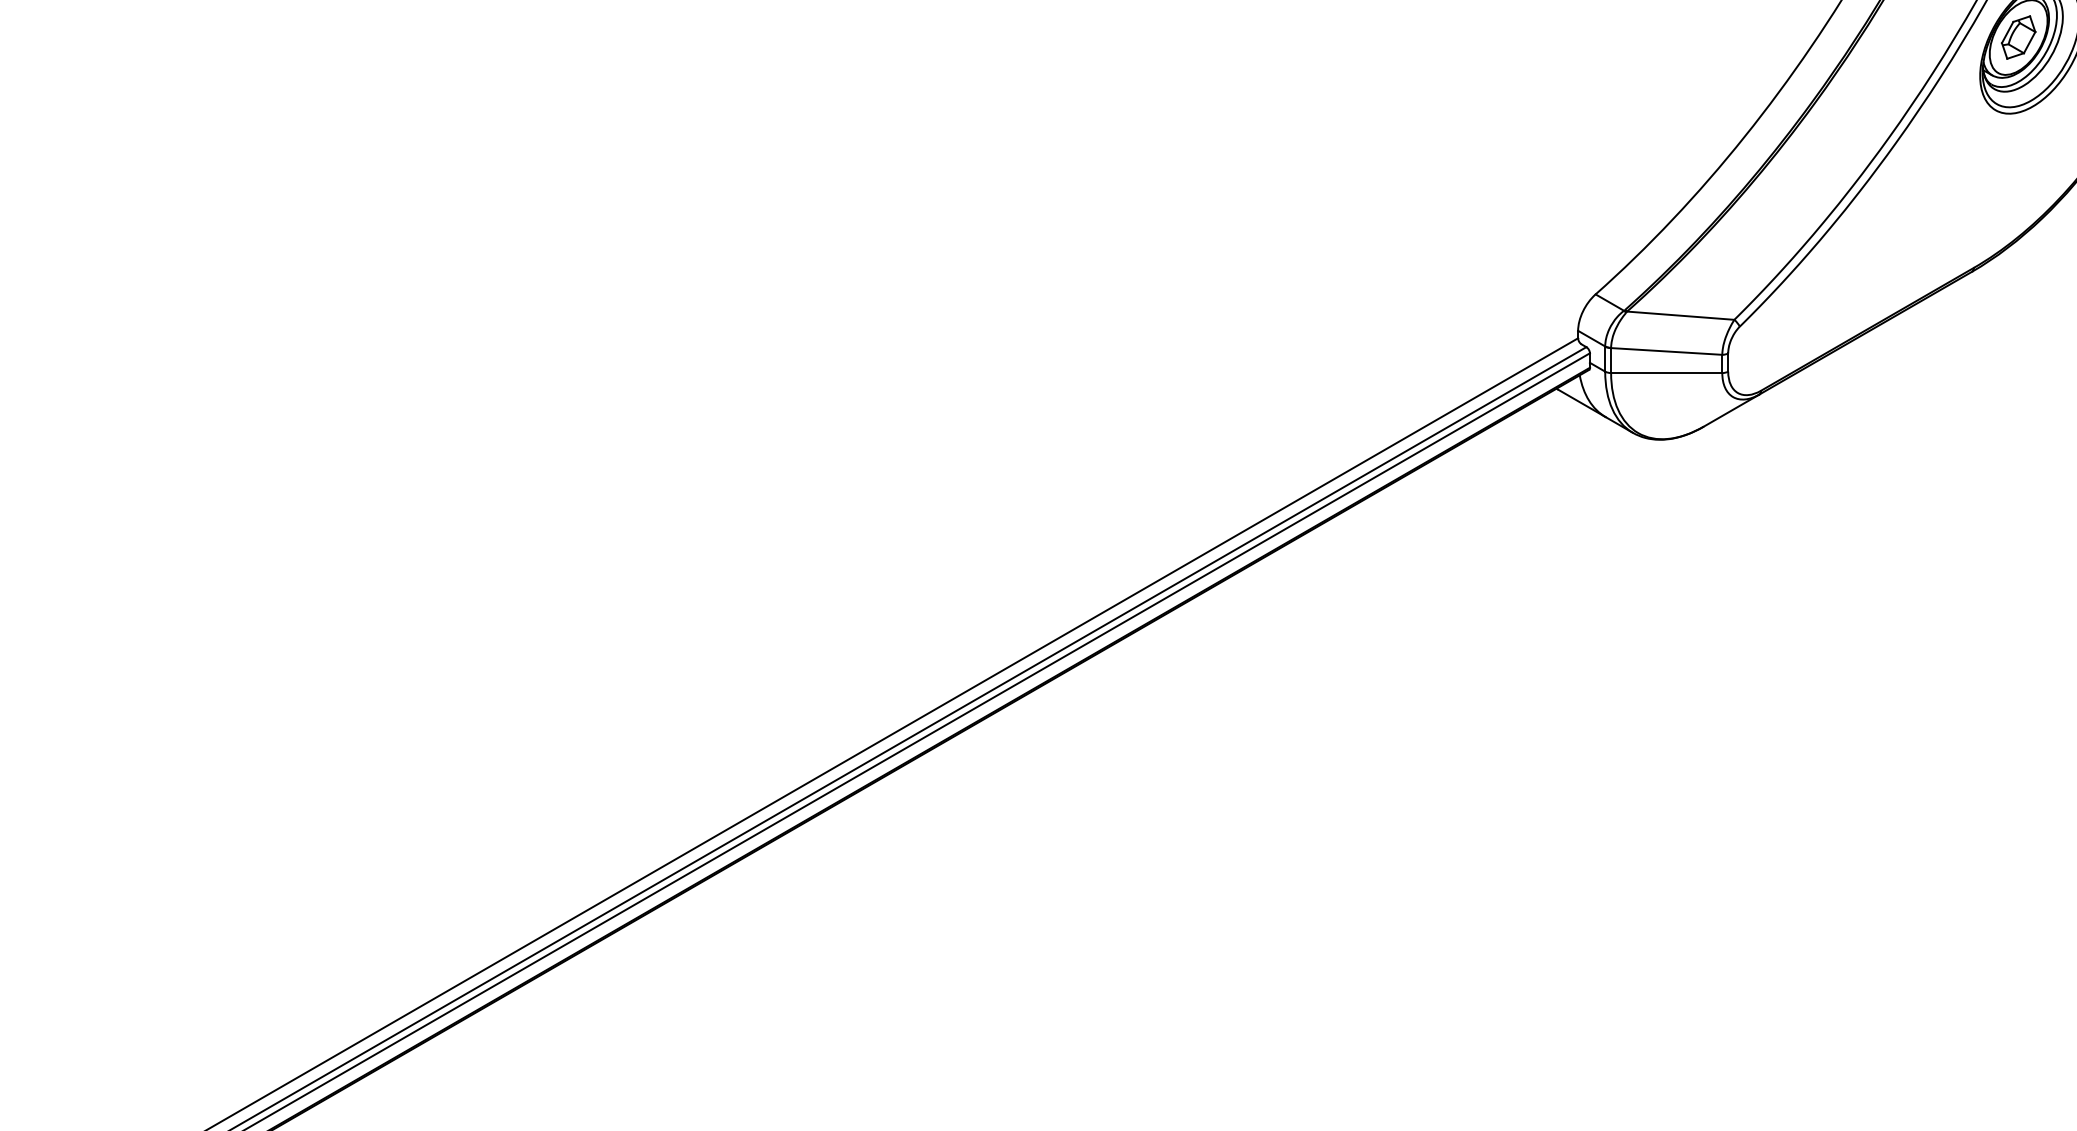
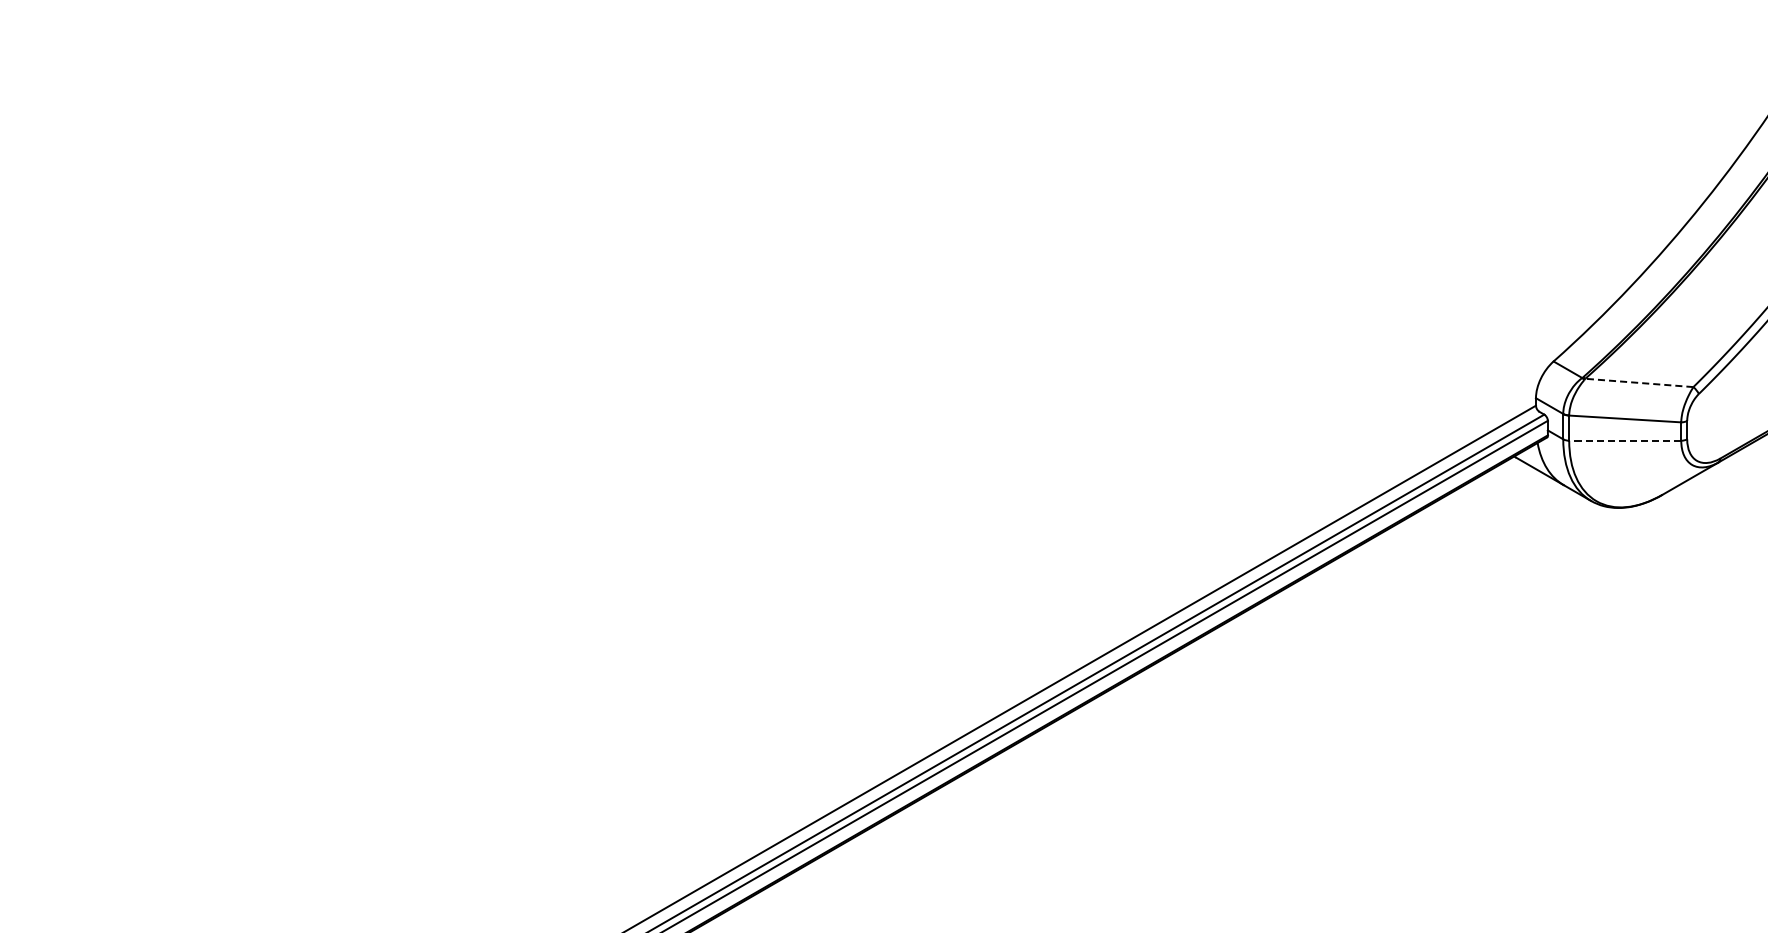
line: (1680, 315) -> (1639, 382), solid -> dashed
line: (1666, 373) -> (1625, 441), solid -> dashed

